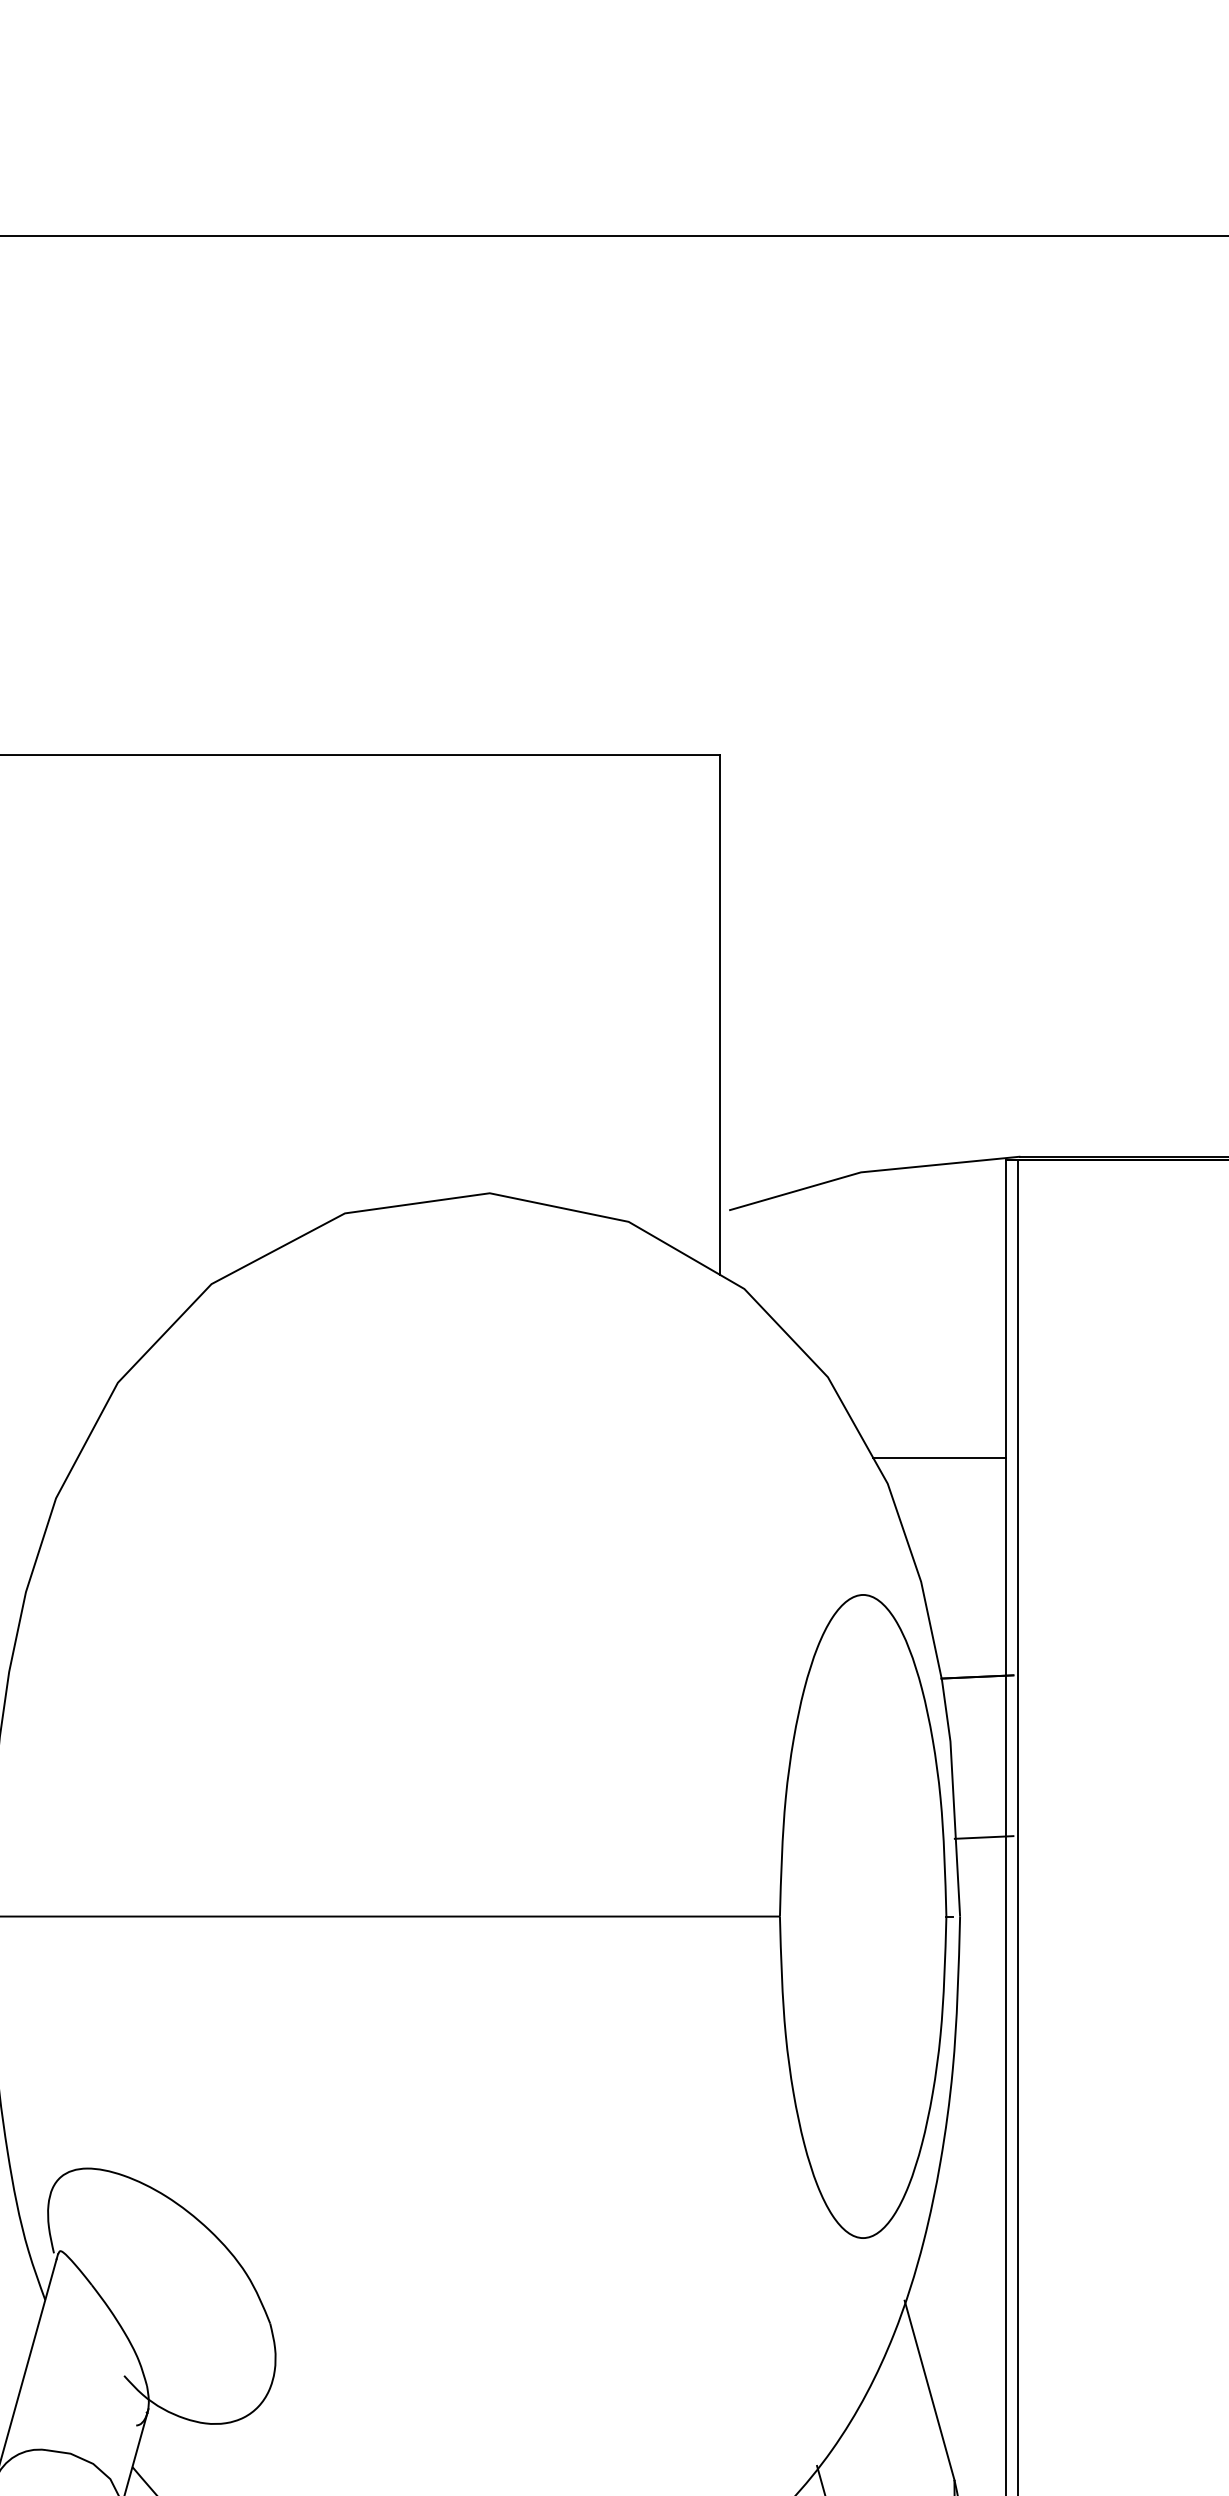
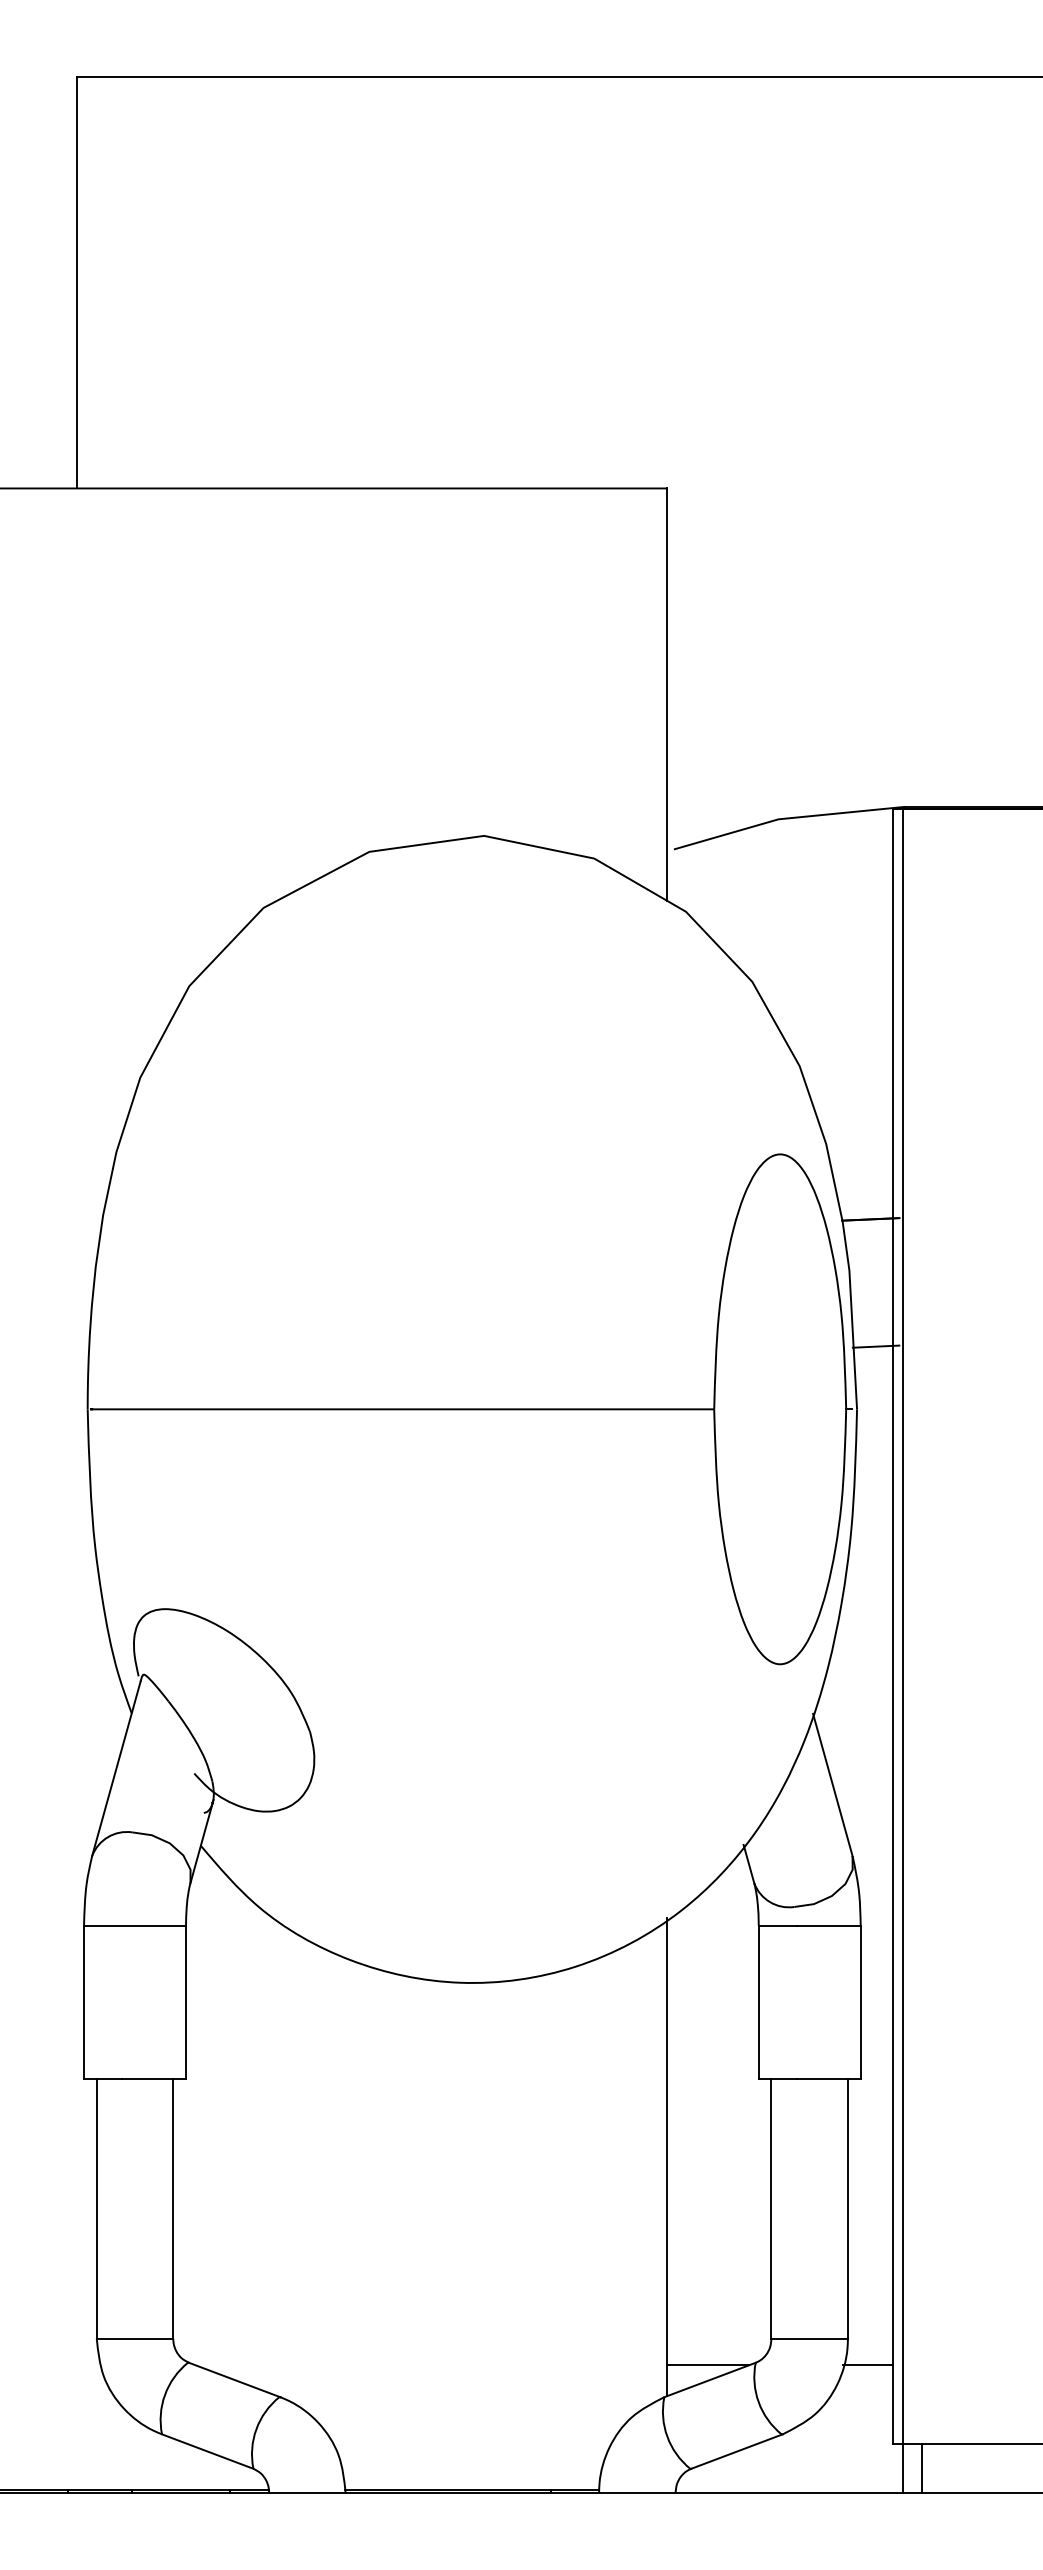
line: (939, 1457) -> (840, 1045), removed

